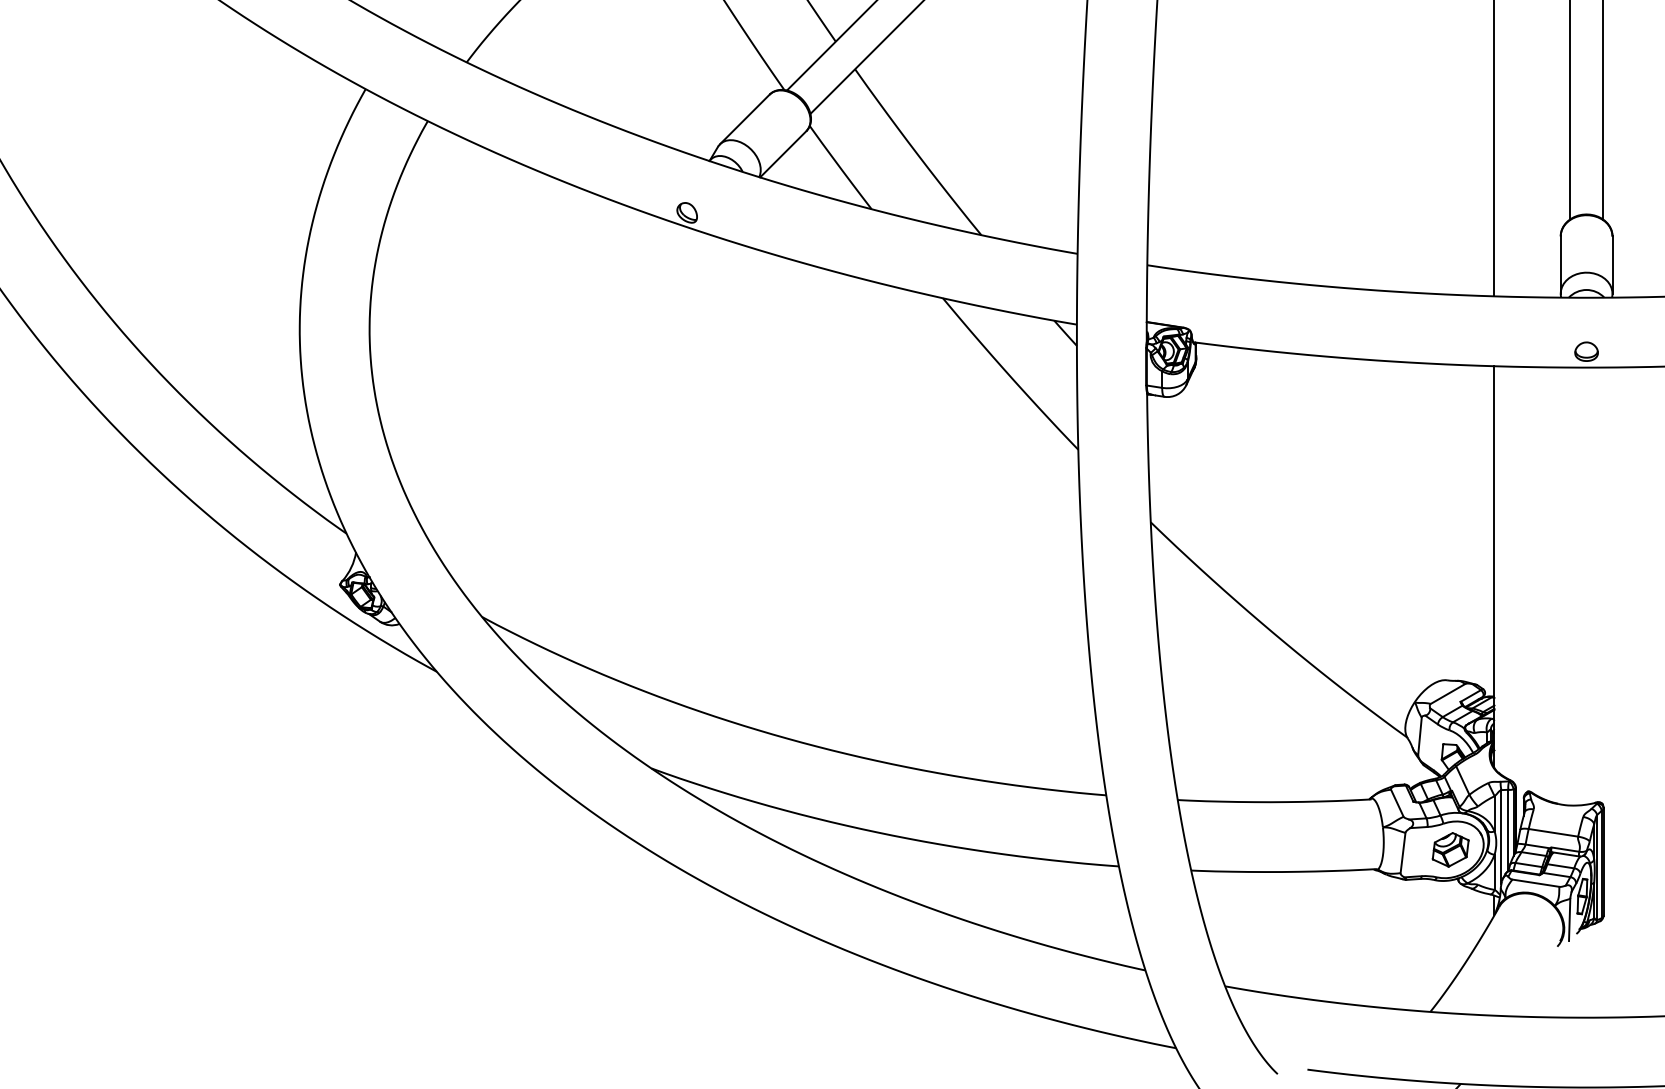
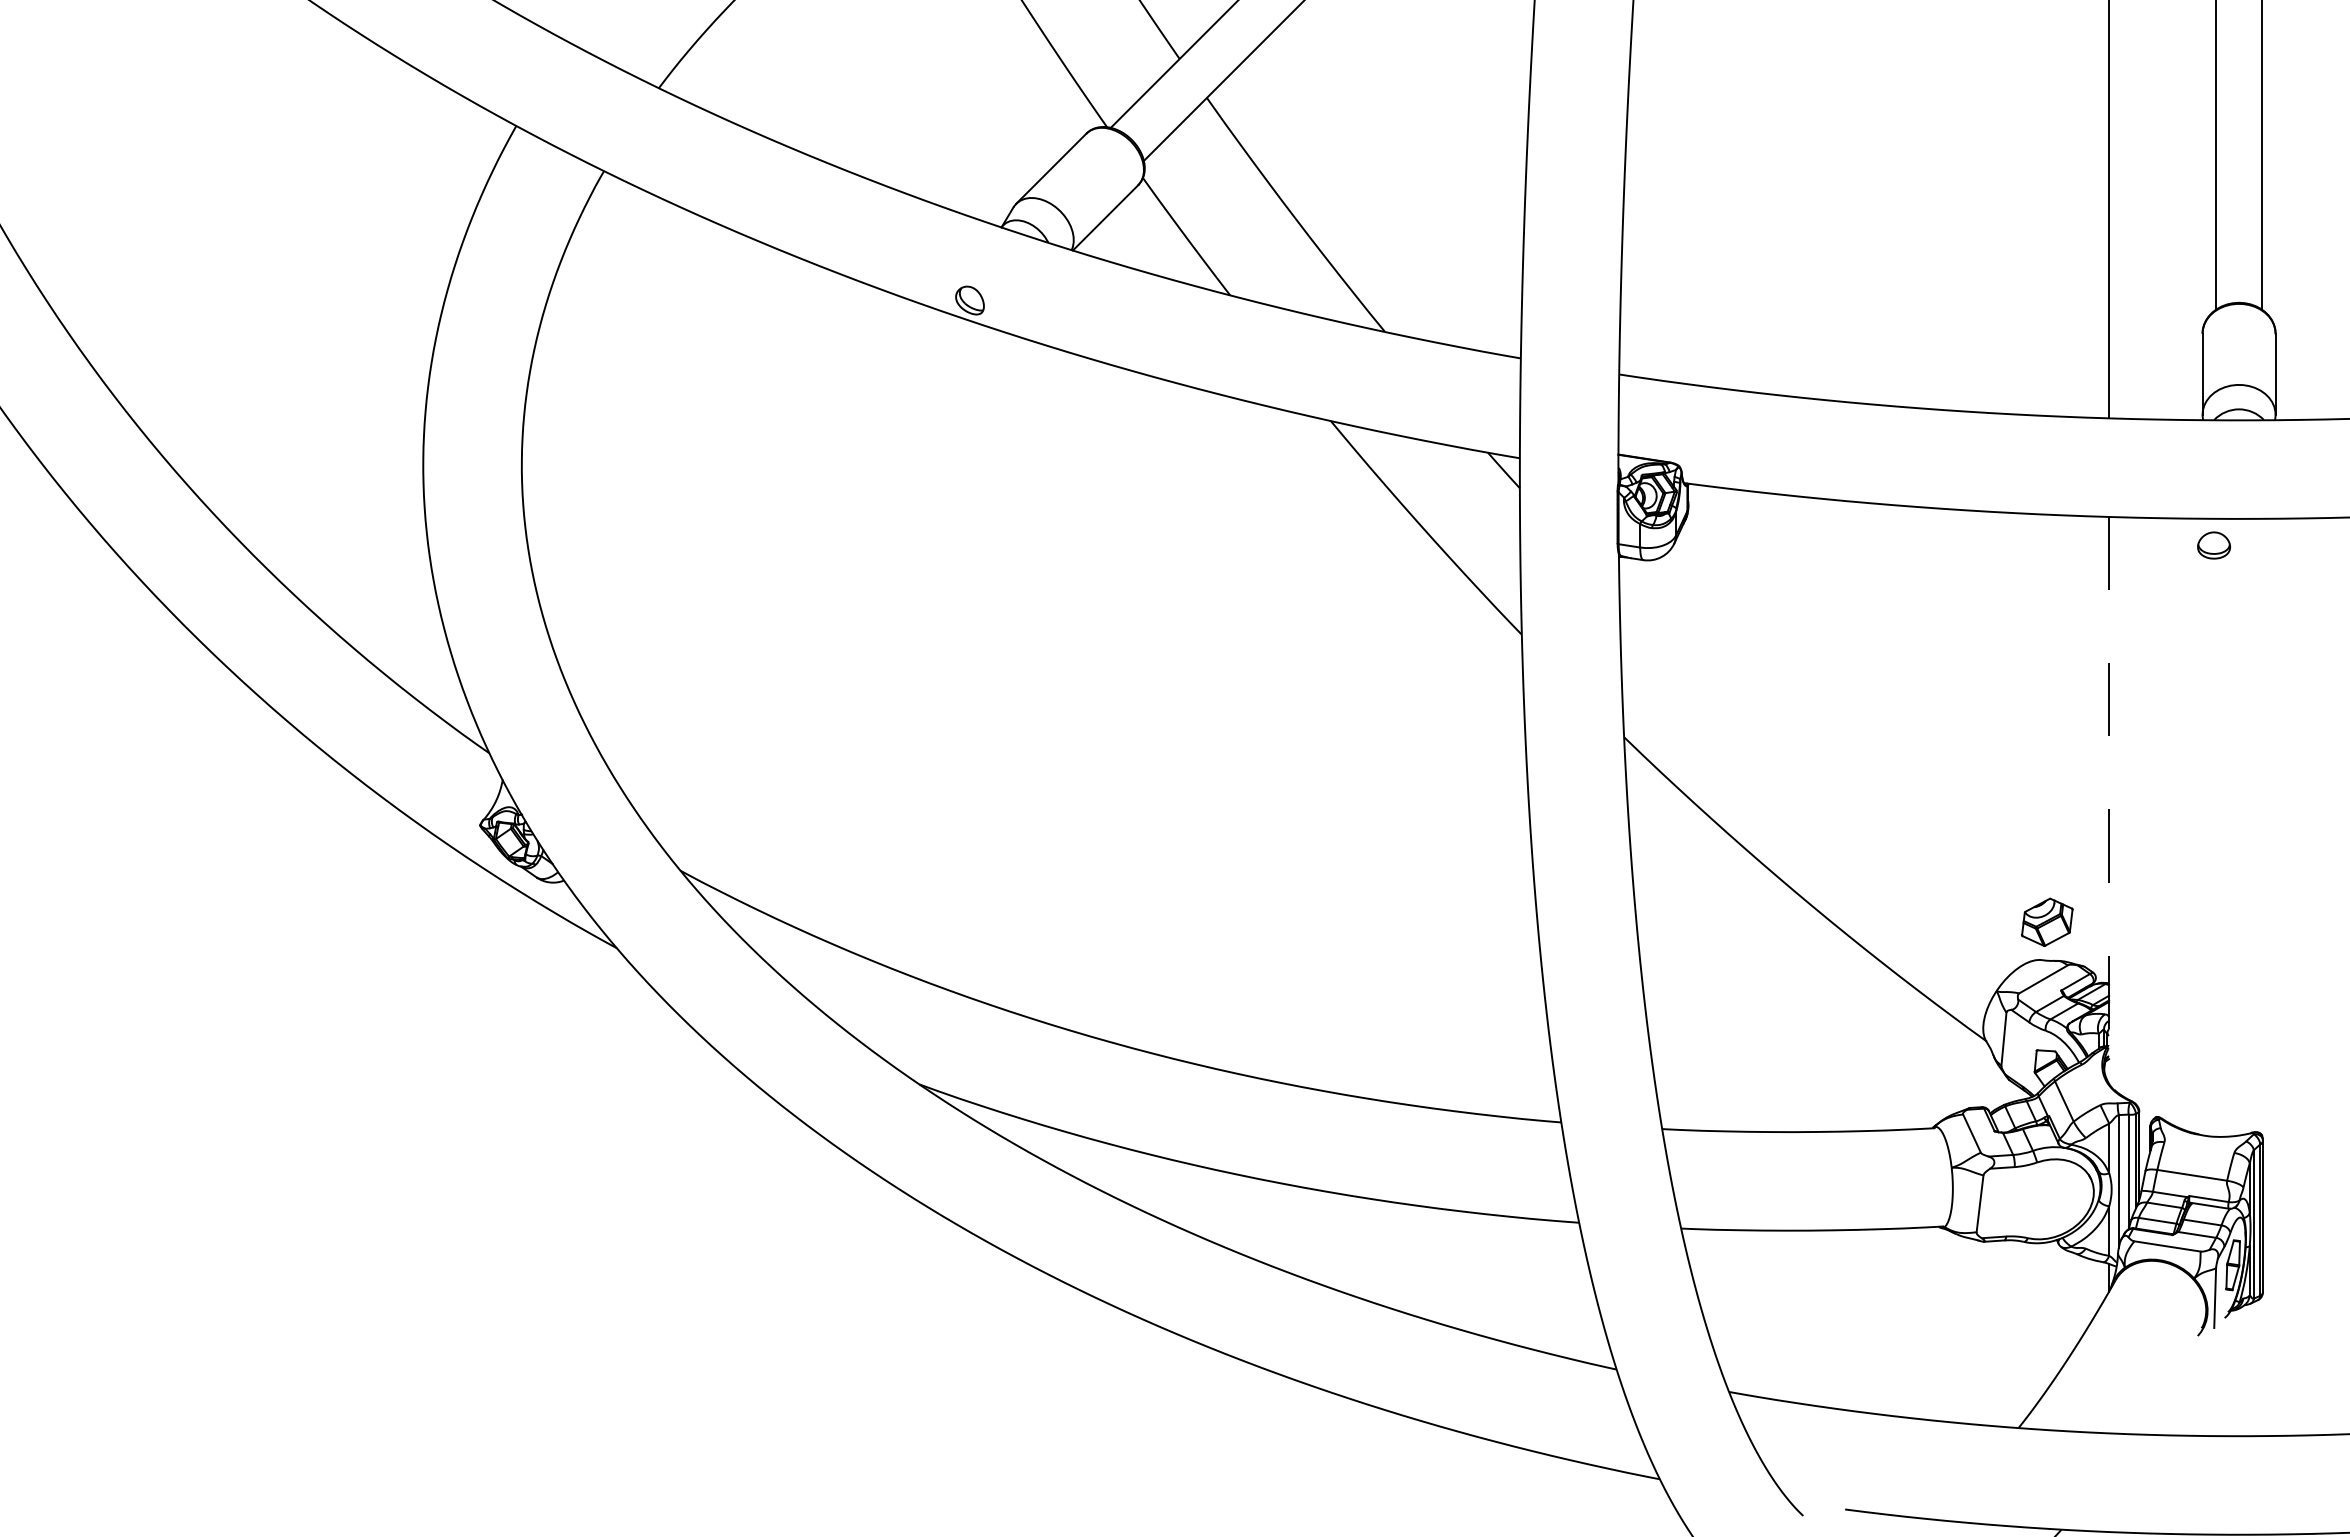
part: (1586, 351) -> (2214, 545), moved
line: (1494, 567) -> (2109, 800), solid -> dashed
part: (1450, 849) -> (2047, 921), moved

